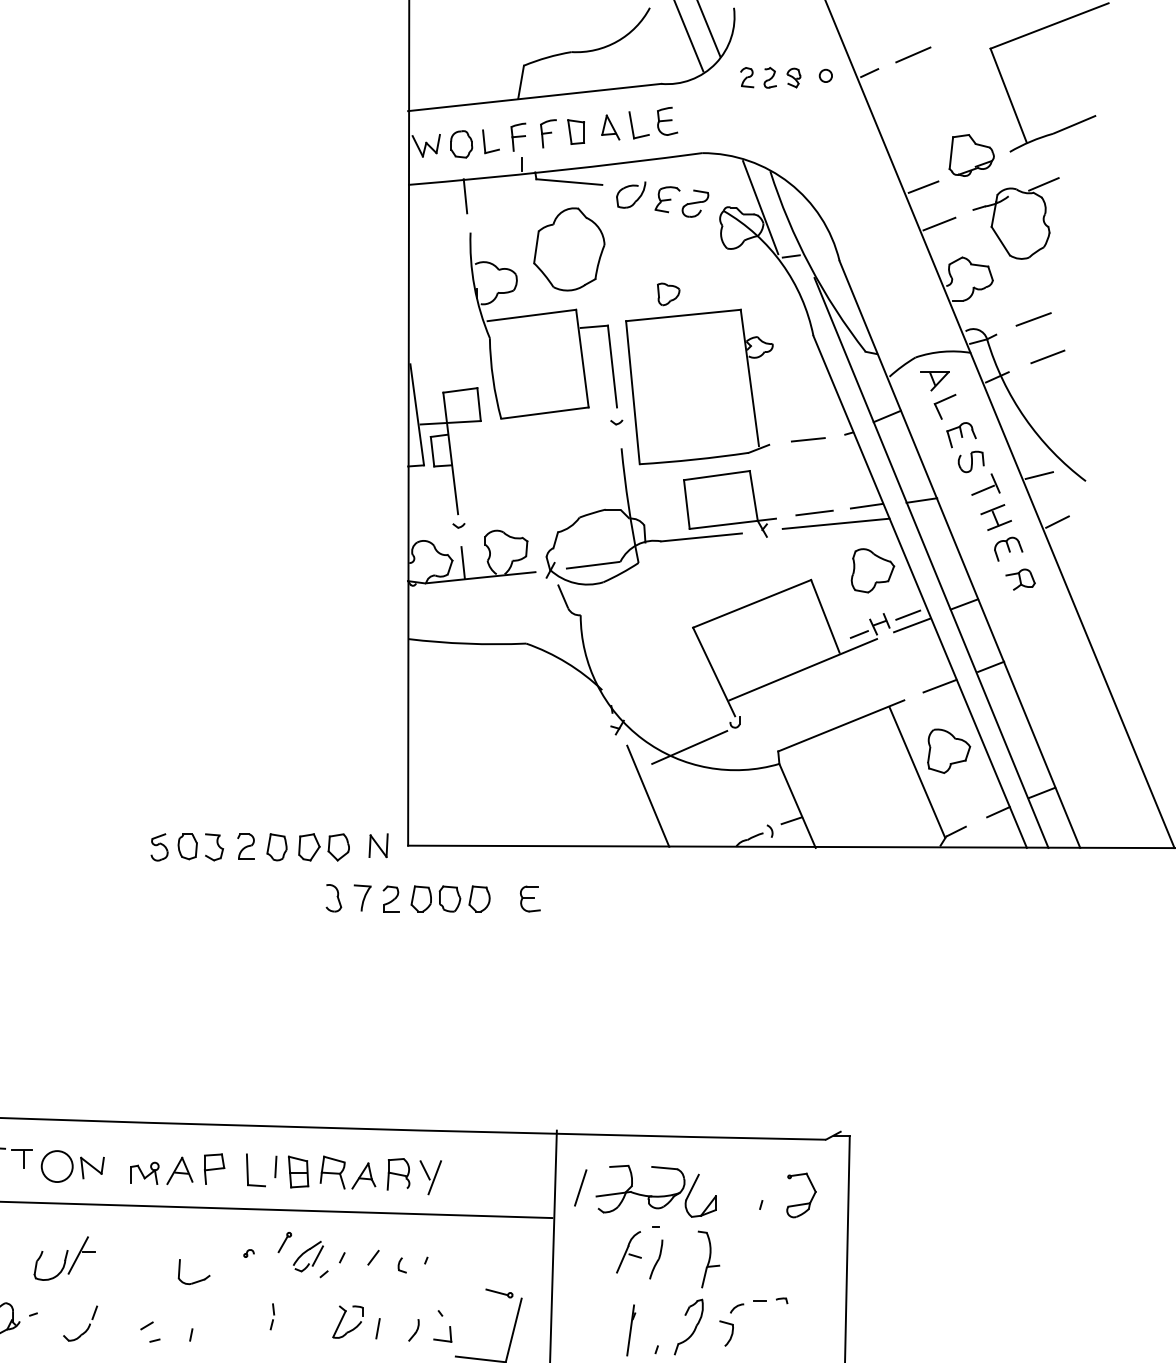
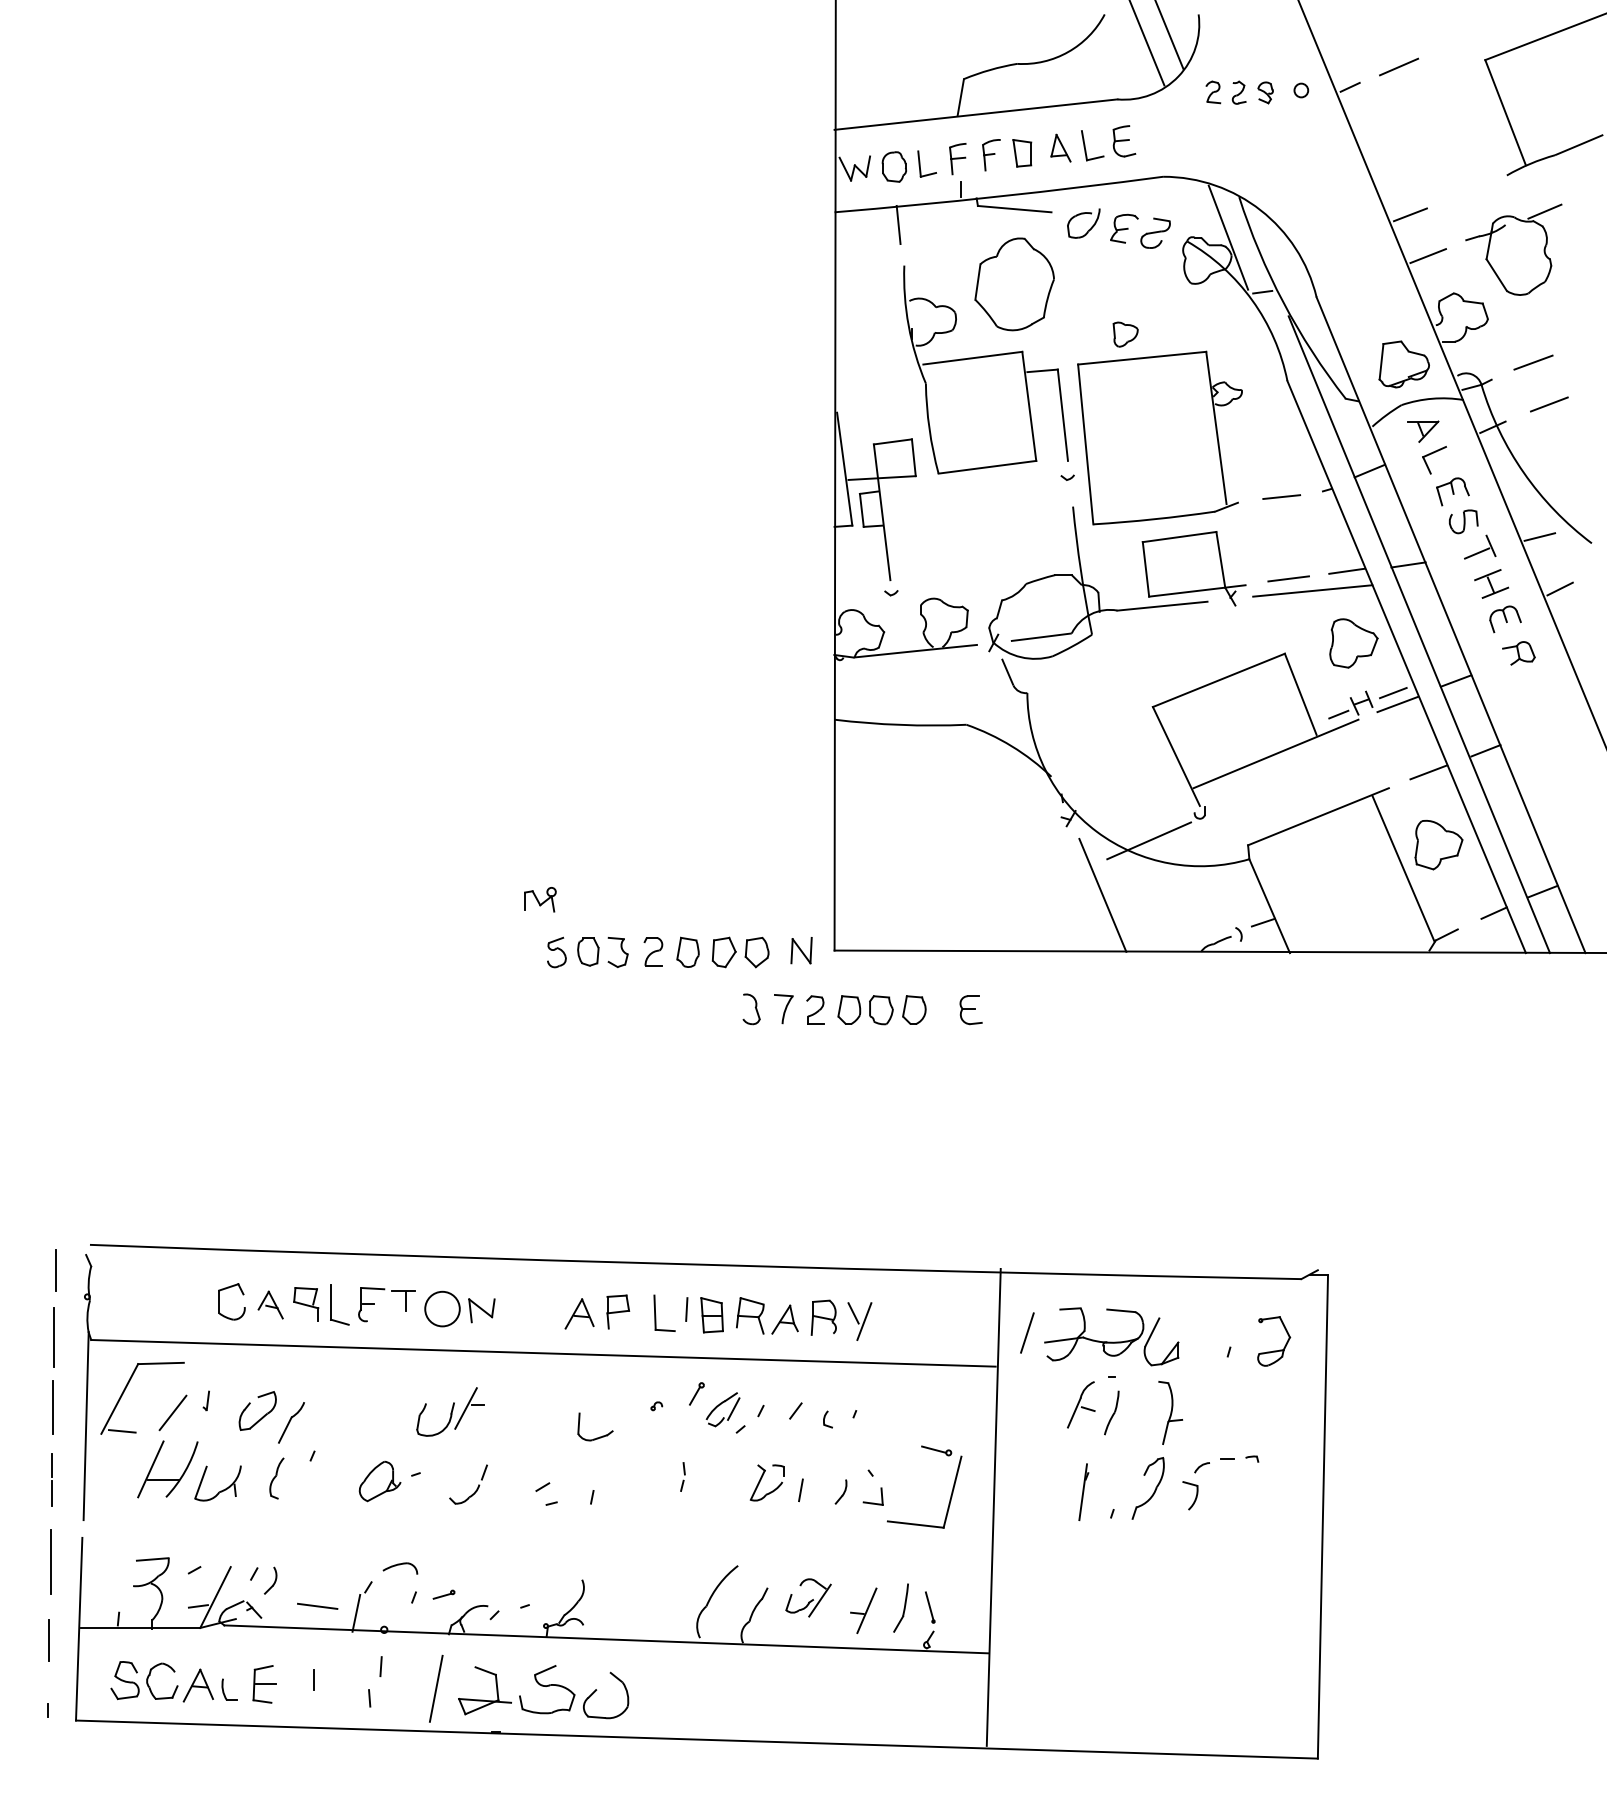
part: (971, 155) -> (1403, 364), moved
line: (463, 562) -> (896, 634), removed
part: (144, 1173) -> (540, 899), moved

